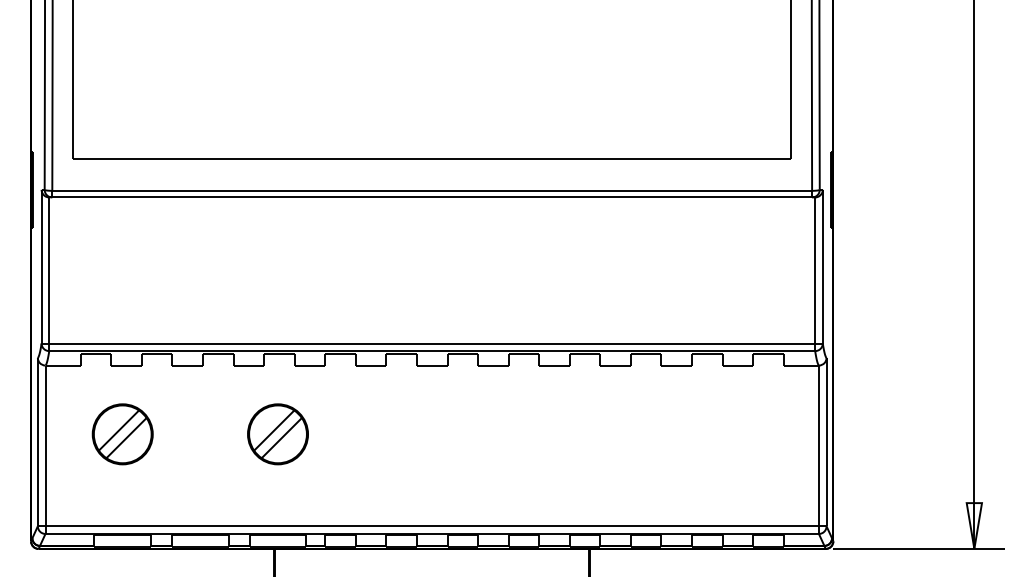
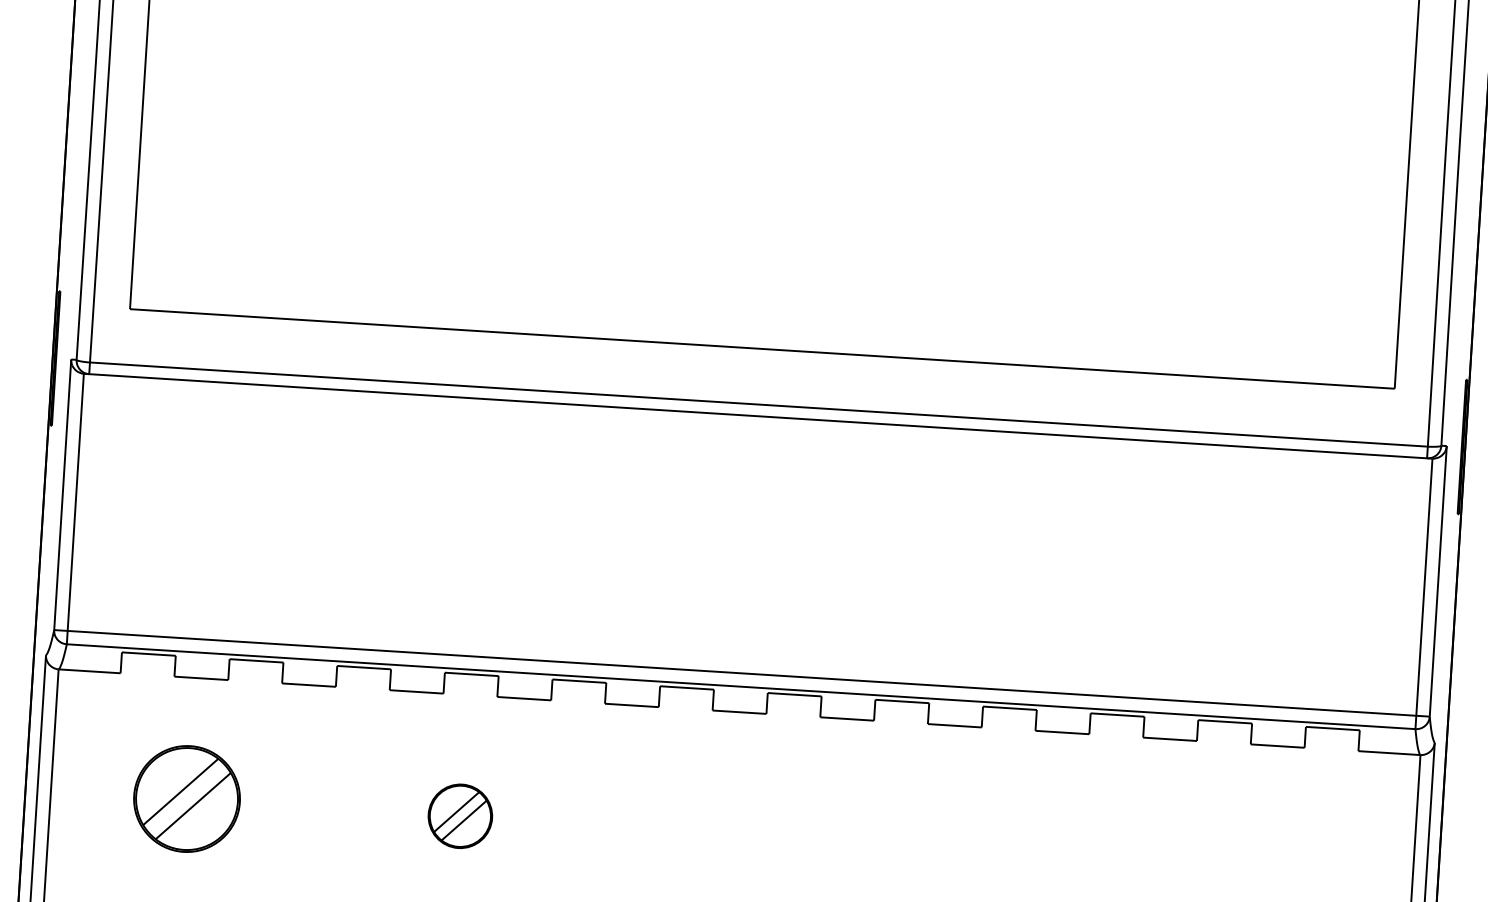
part: (277, 434) -> (459, 816), size x0.6

